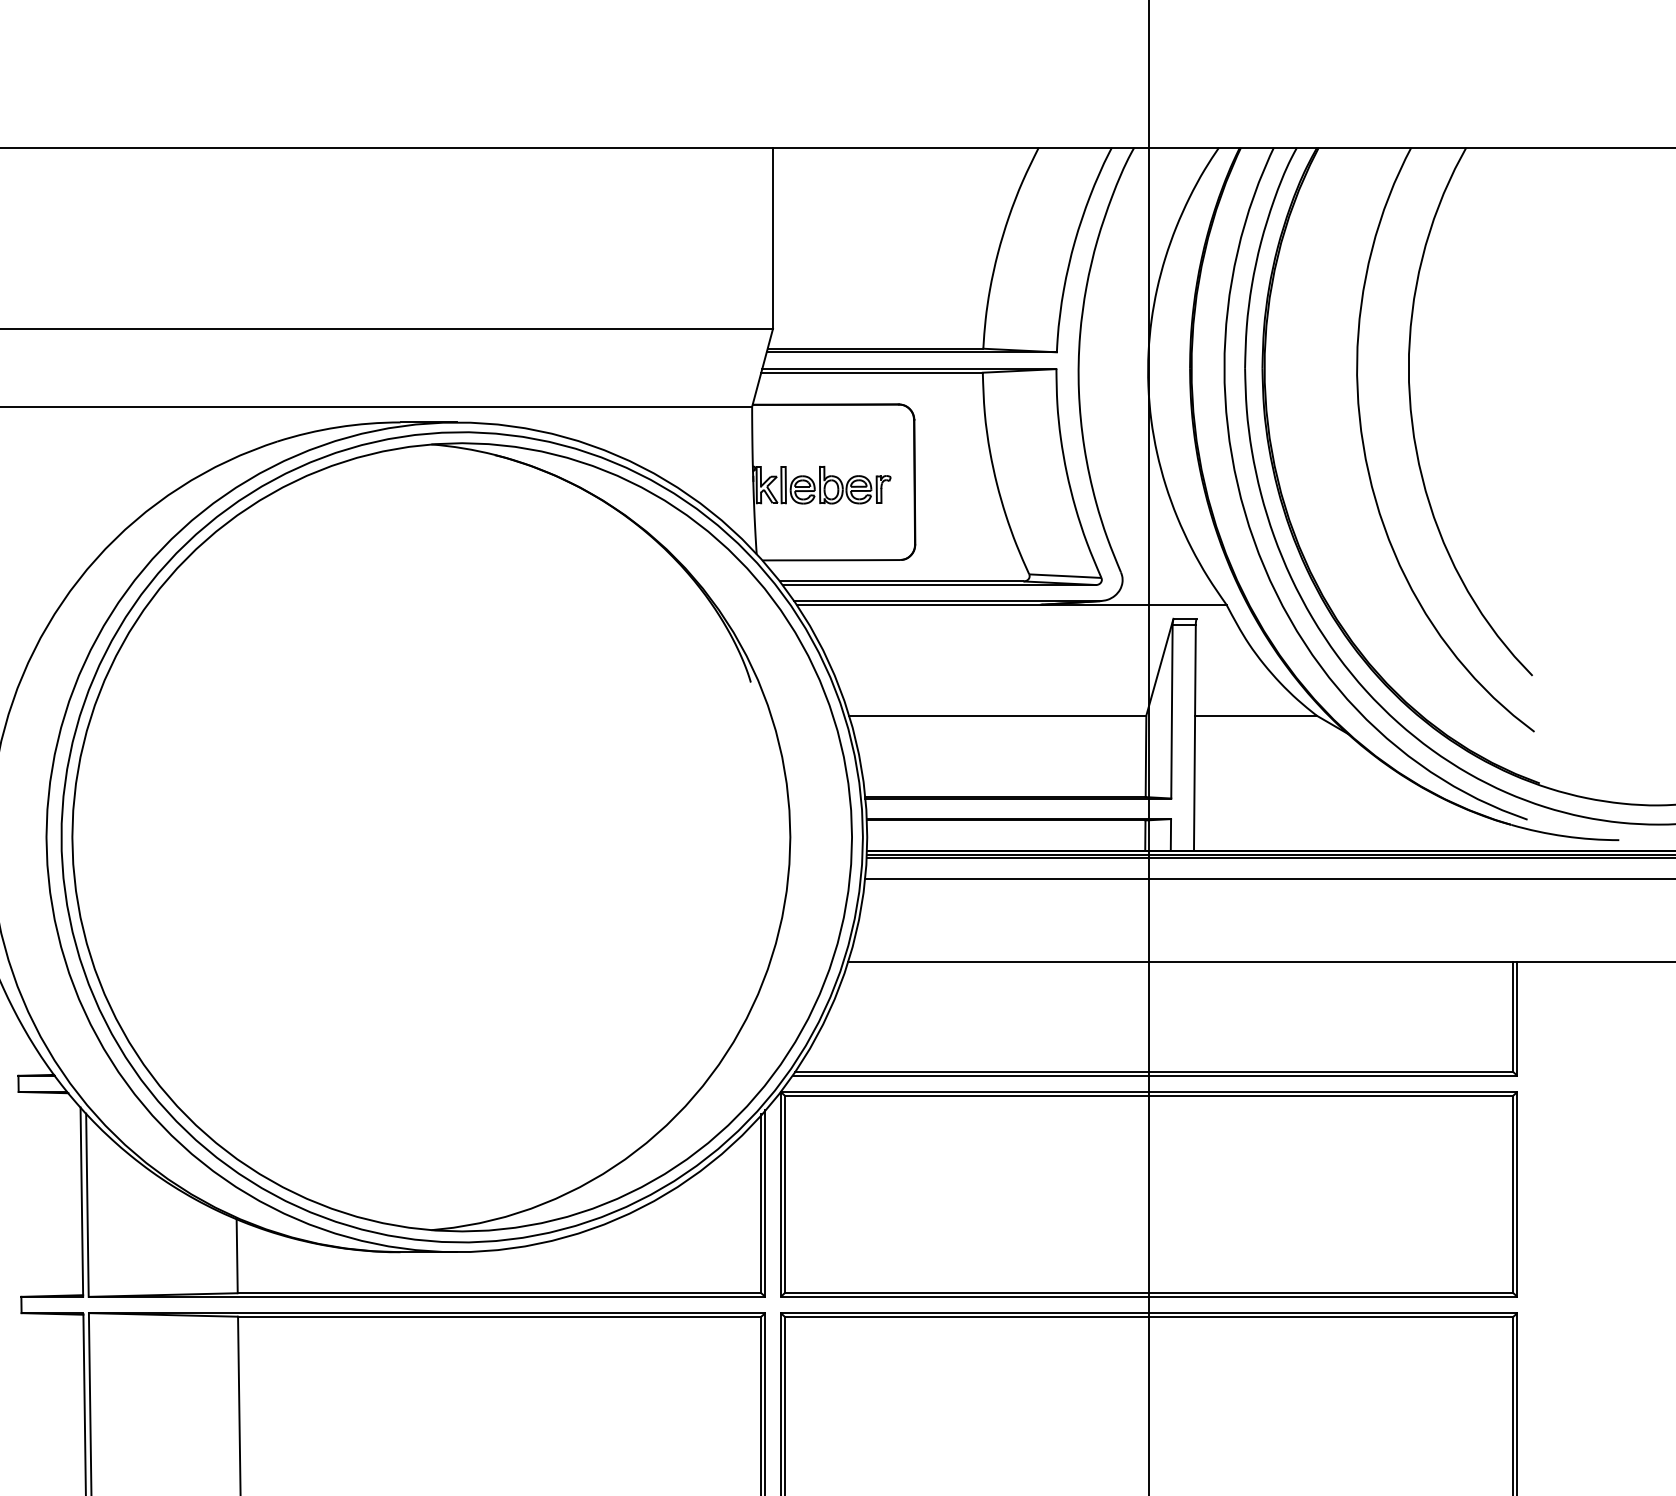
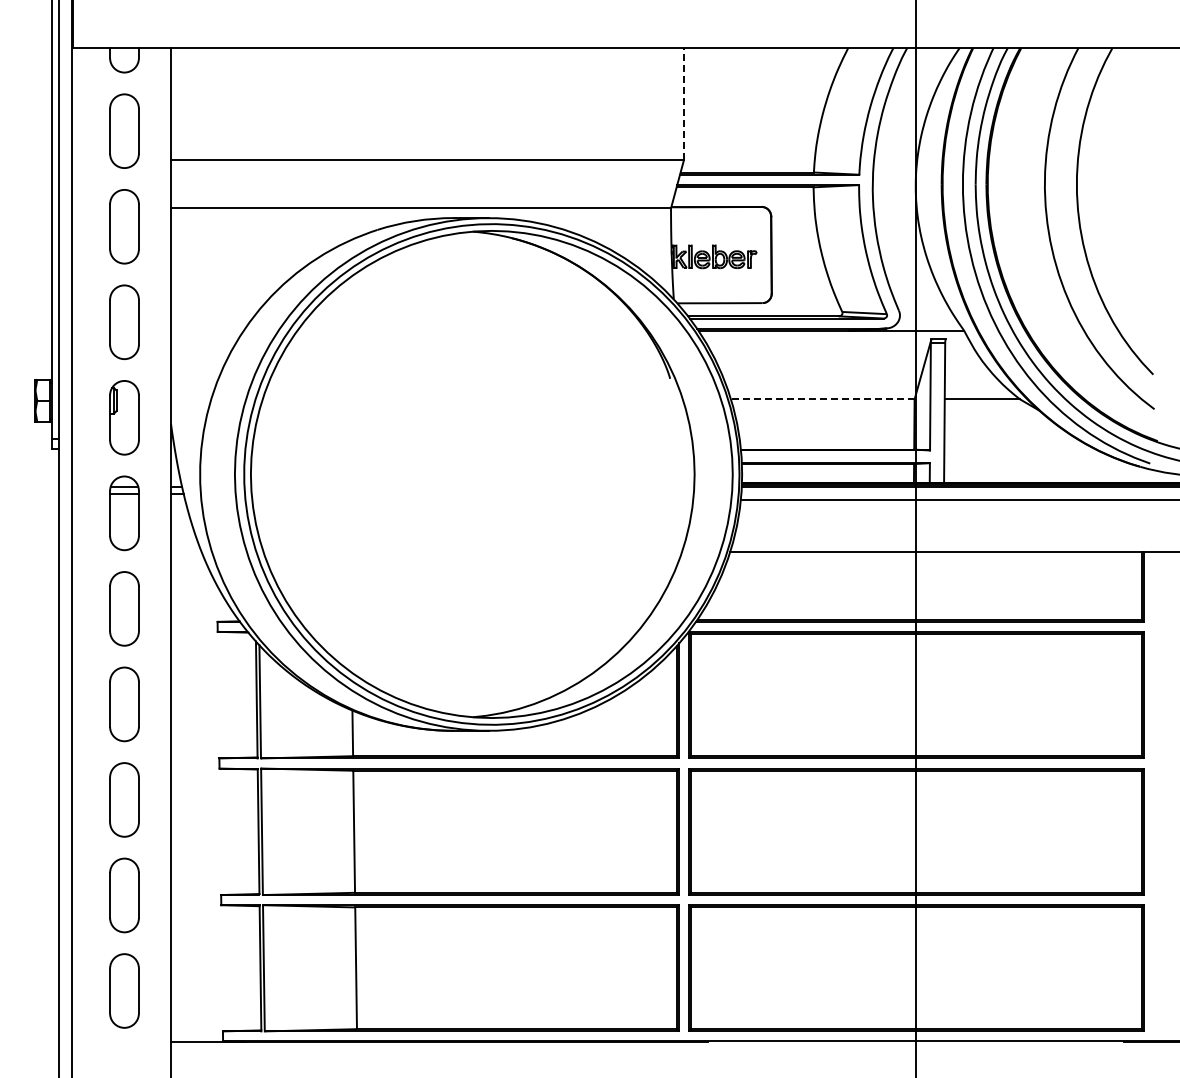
line: (772, 237) -> (683, 103), solid -> dashed
line: (997, 716) -> (822, 399), solid -> dashed

